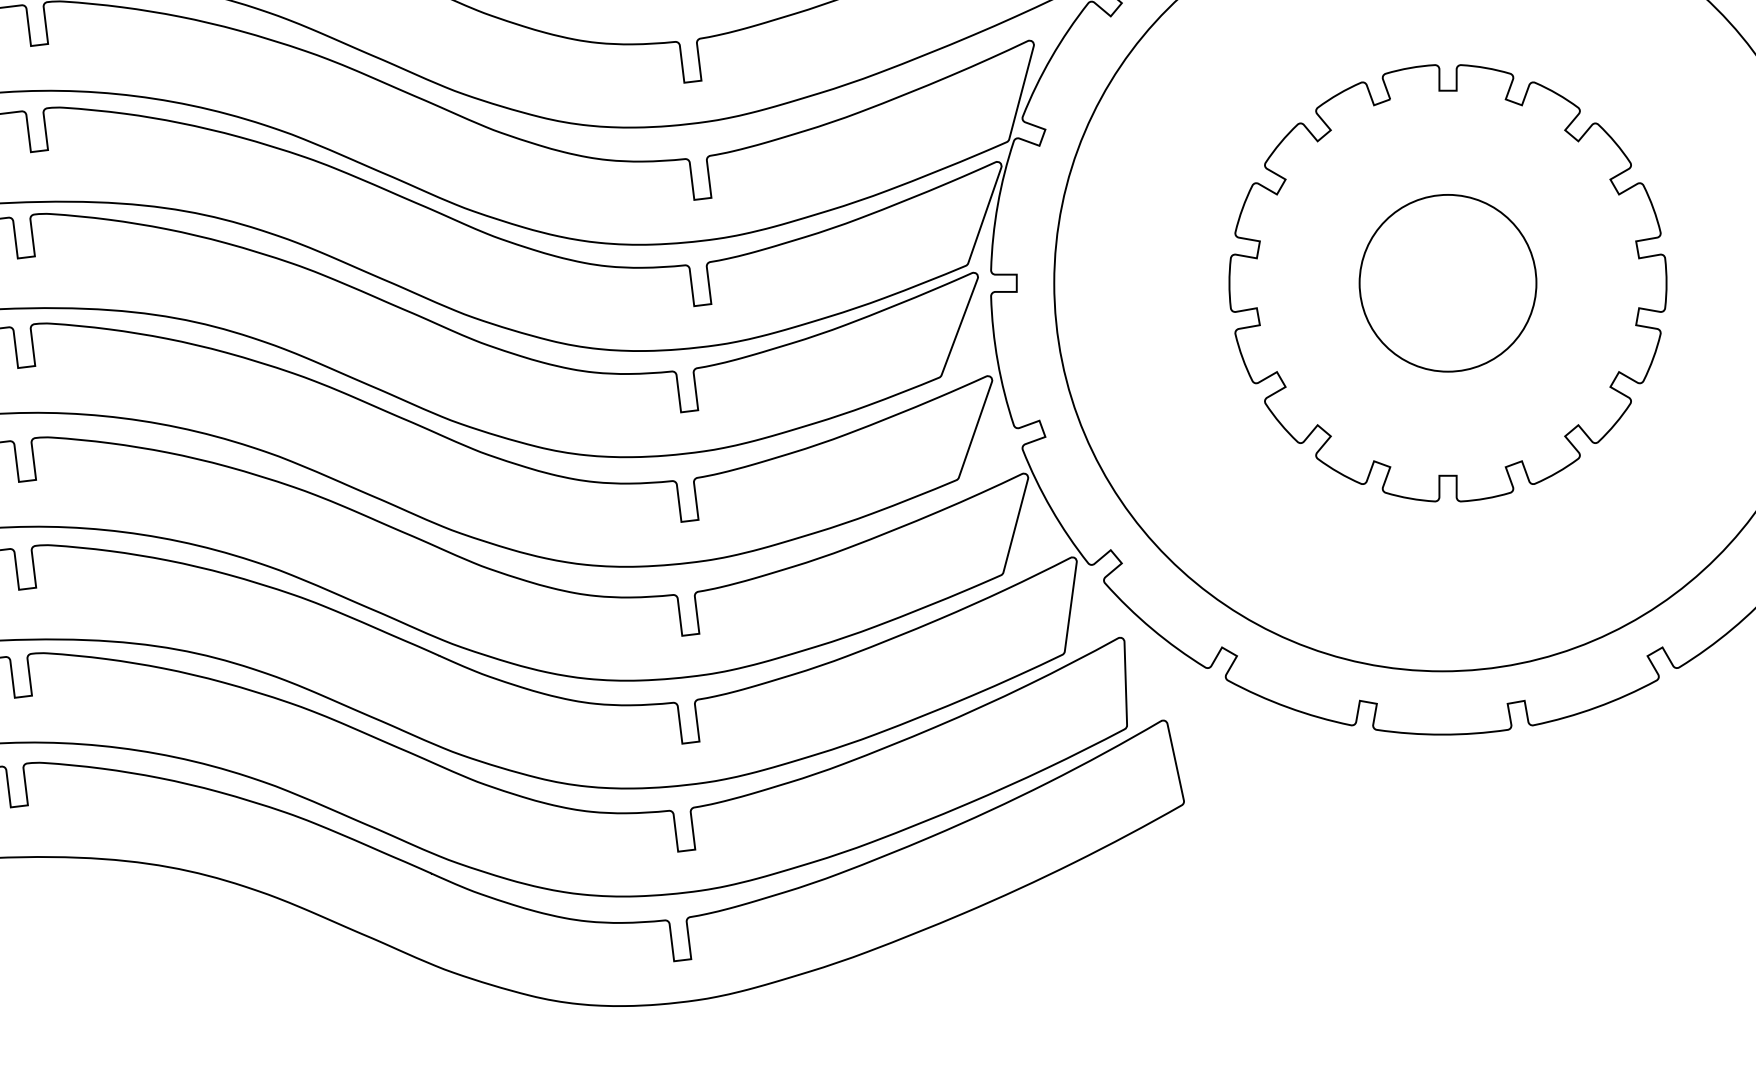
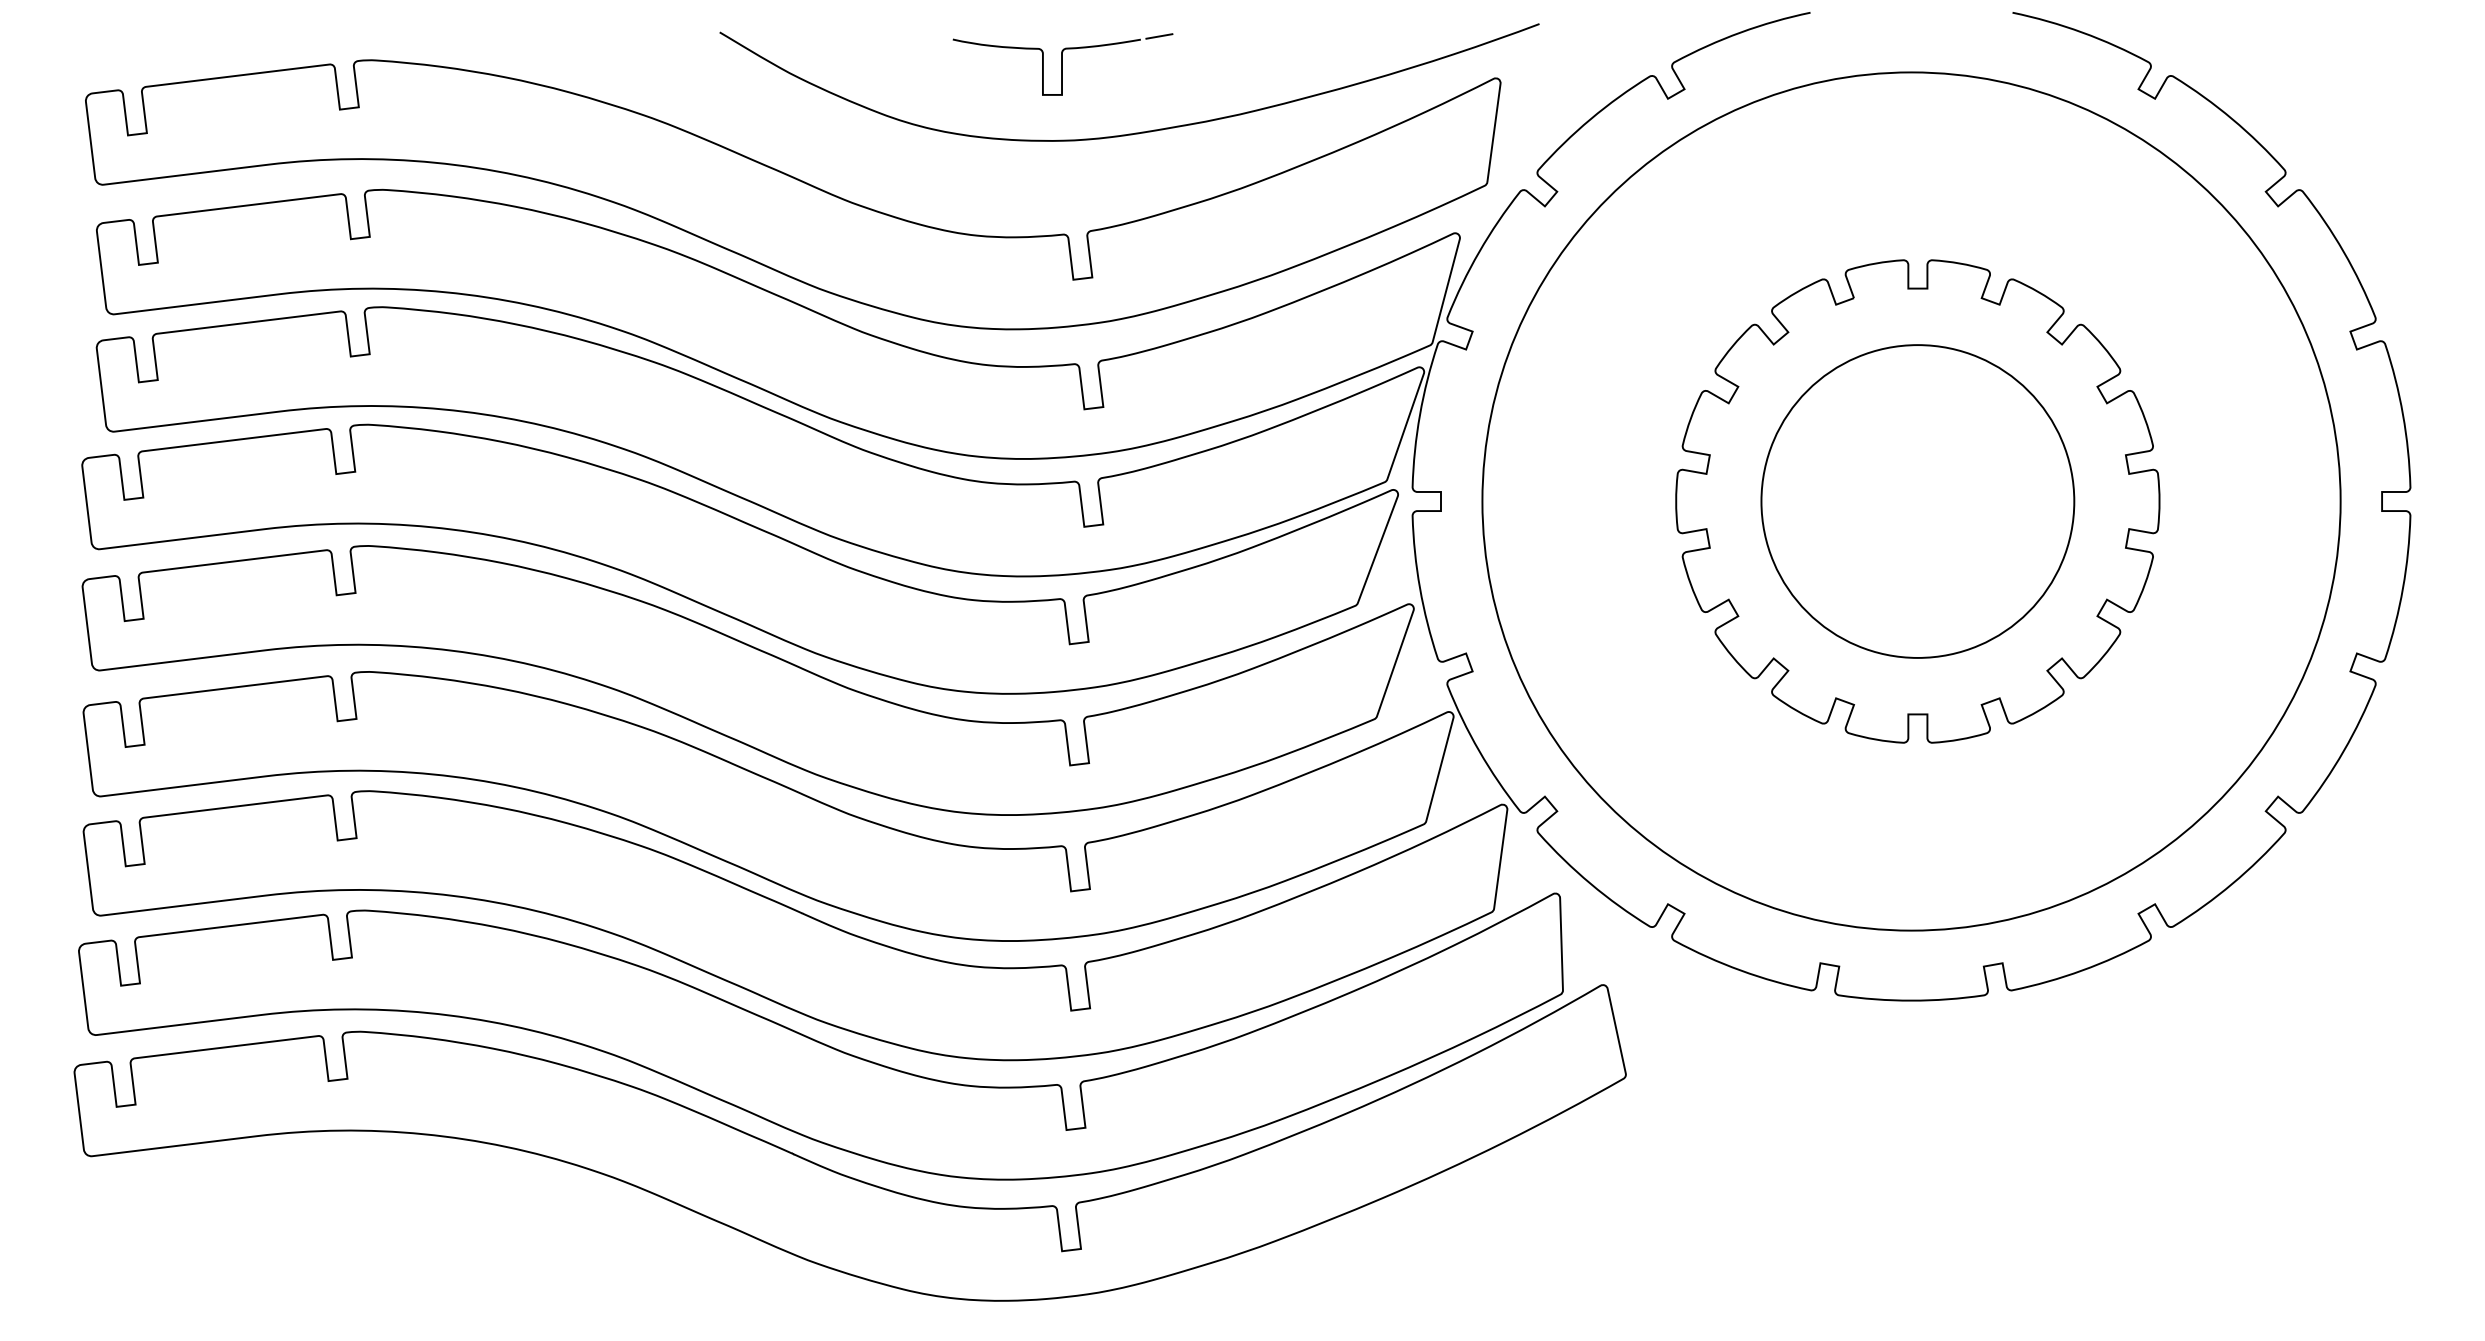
circle: (1447, 283) -> (1917, 501), size x1.6

